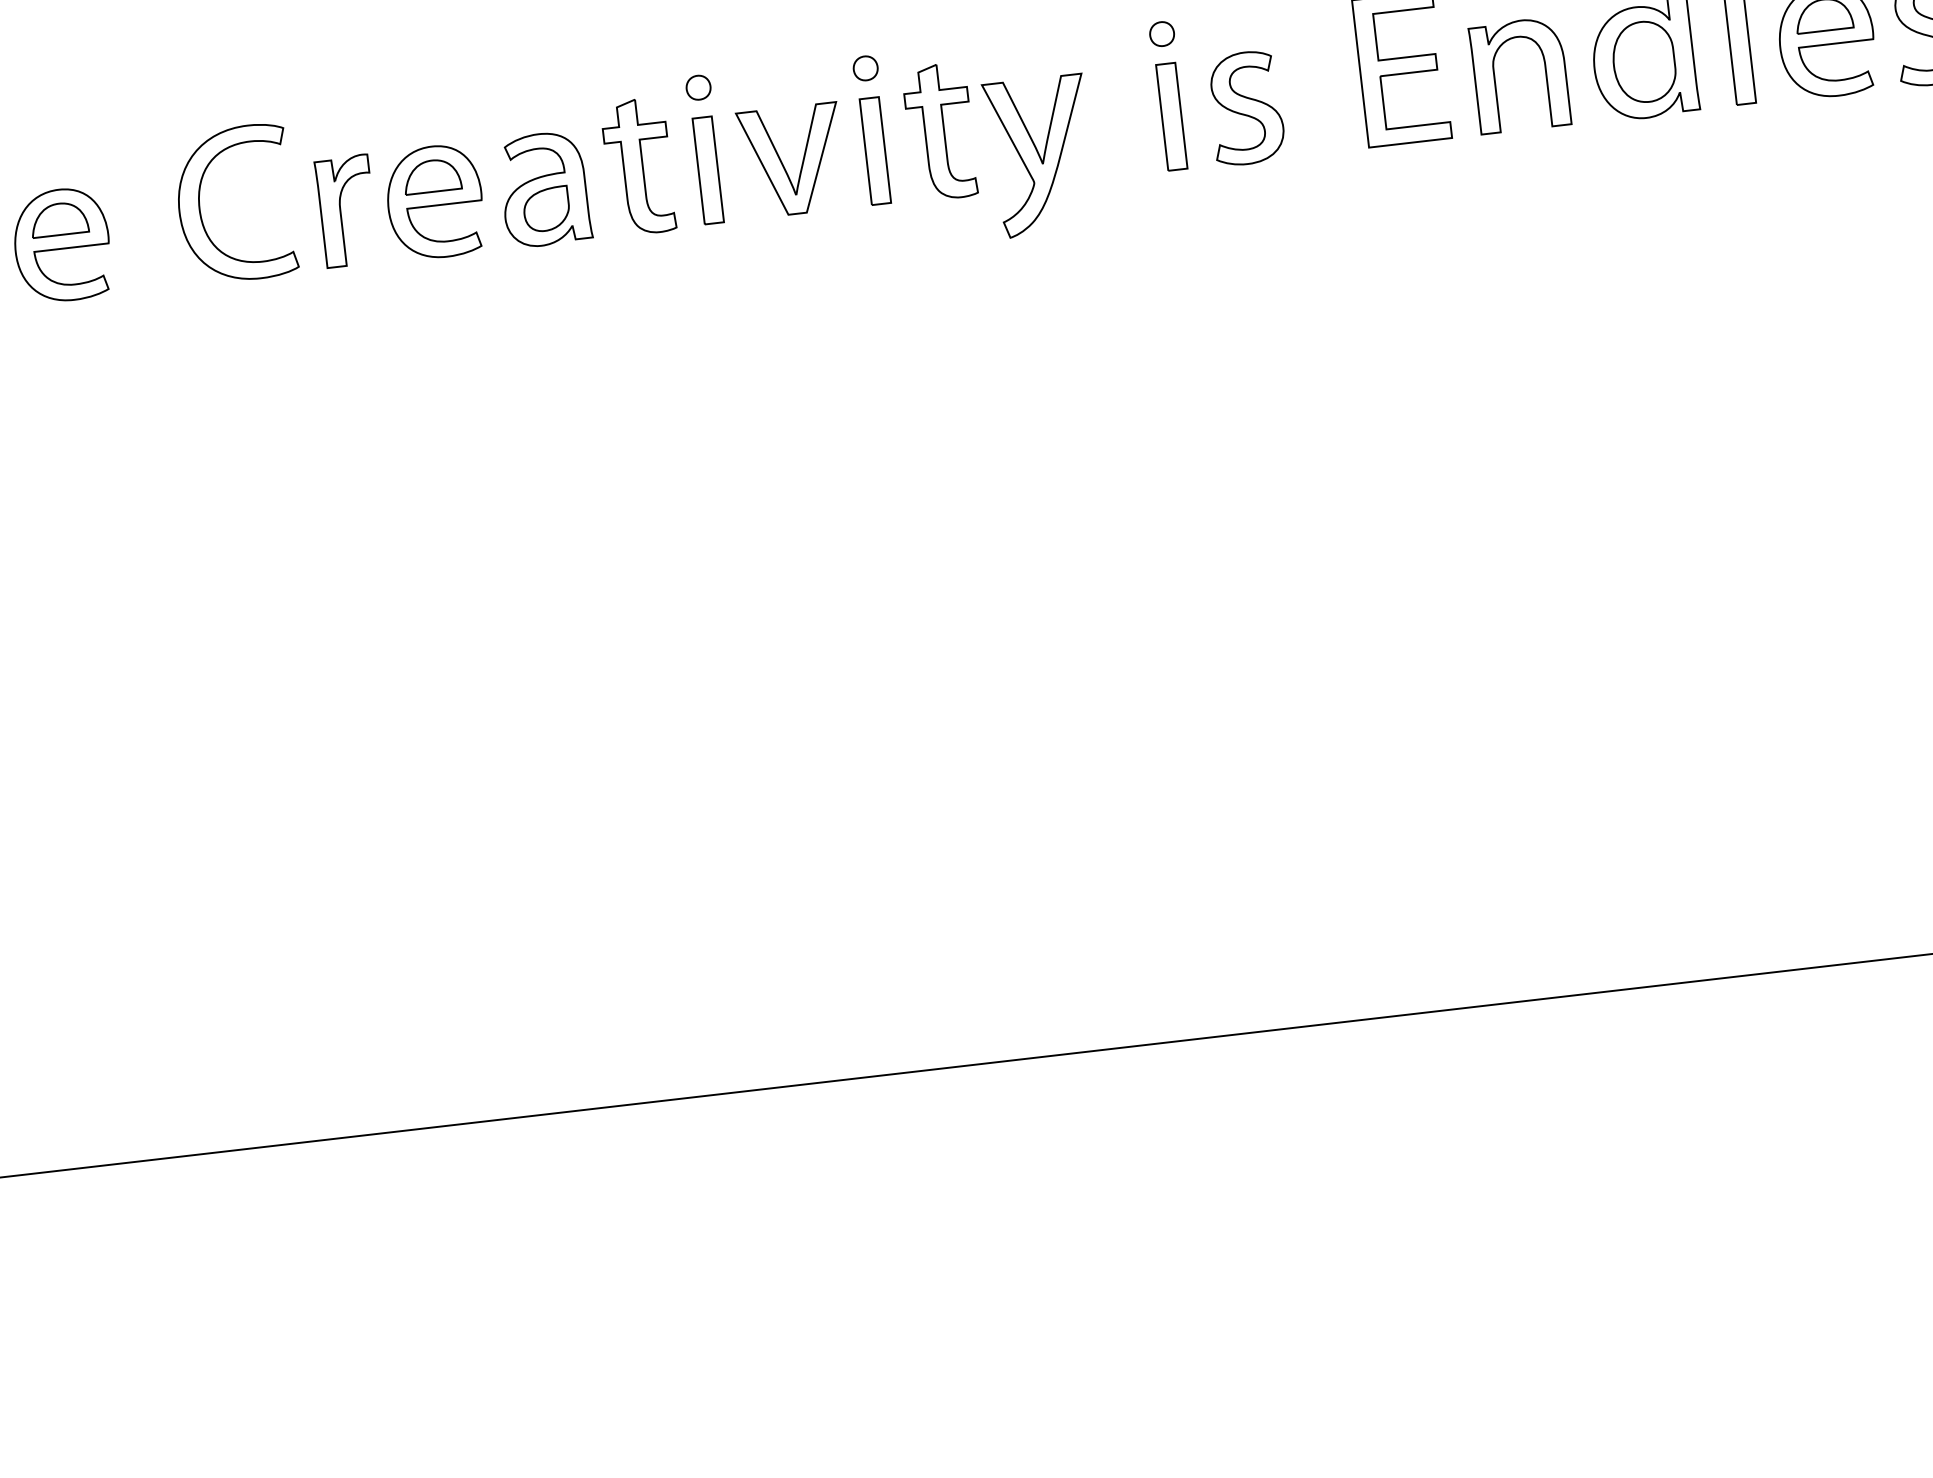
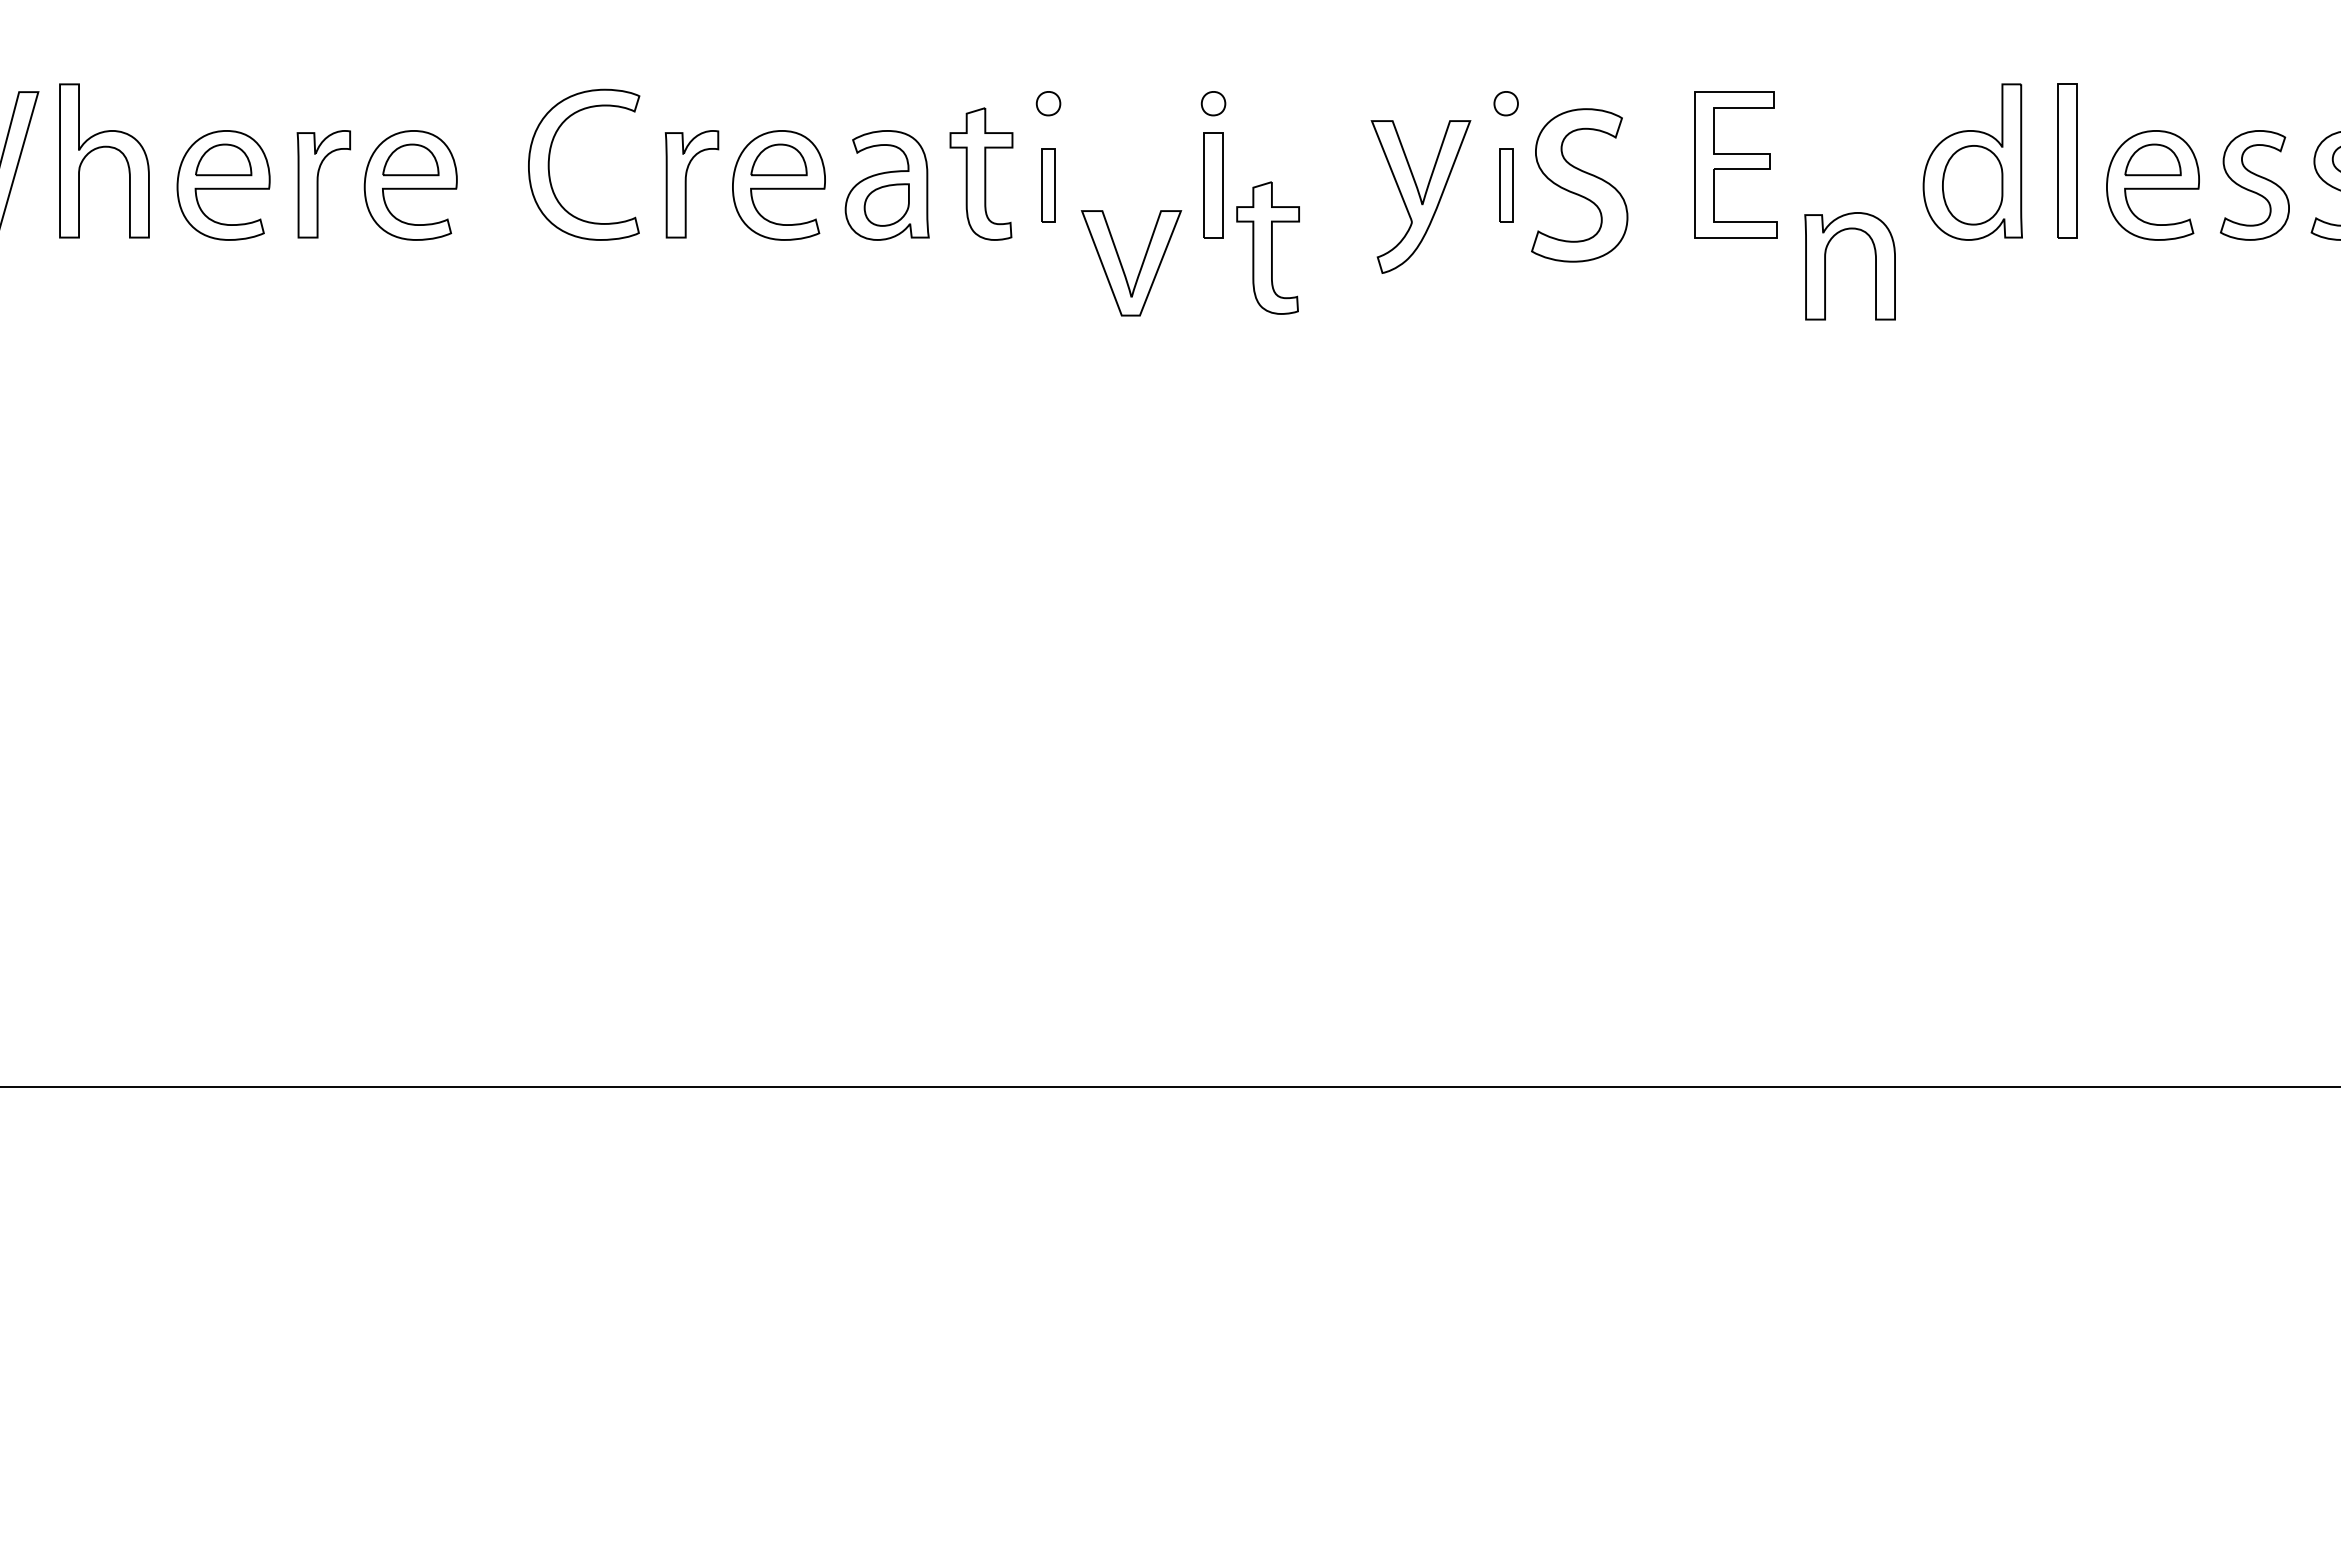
part: (1494, 78) -> (1825, 266), moved
part: (1245, 108) -> (1579, 185), size x1.4
part: (1172, 116) -> (1506, 185), size x0.7
part: (939, 131) -> (1267, 247), moved
part: (1039, 155) -> (1420, 196), moved
part: (784, 165) -> (1123, 267), moved
part: (708, 170) -> (1048, 185), size x0.7

